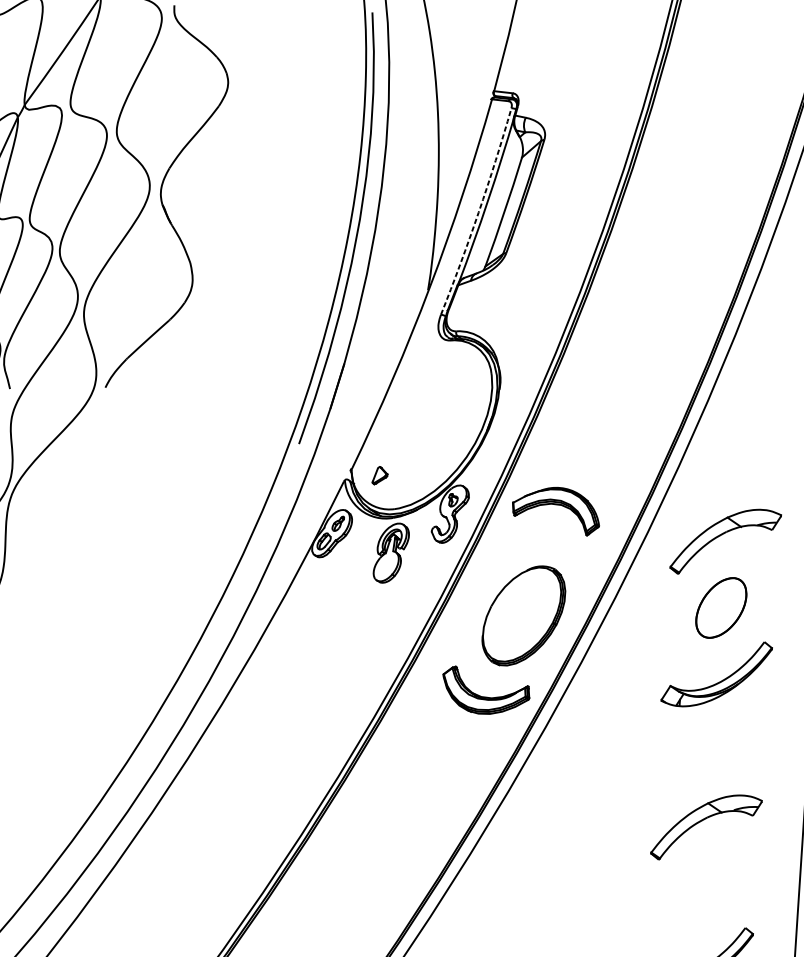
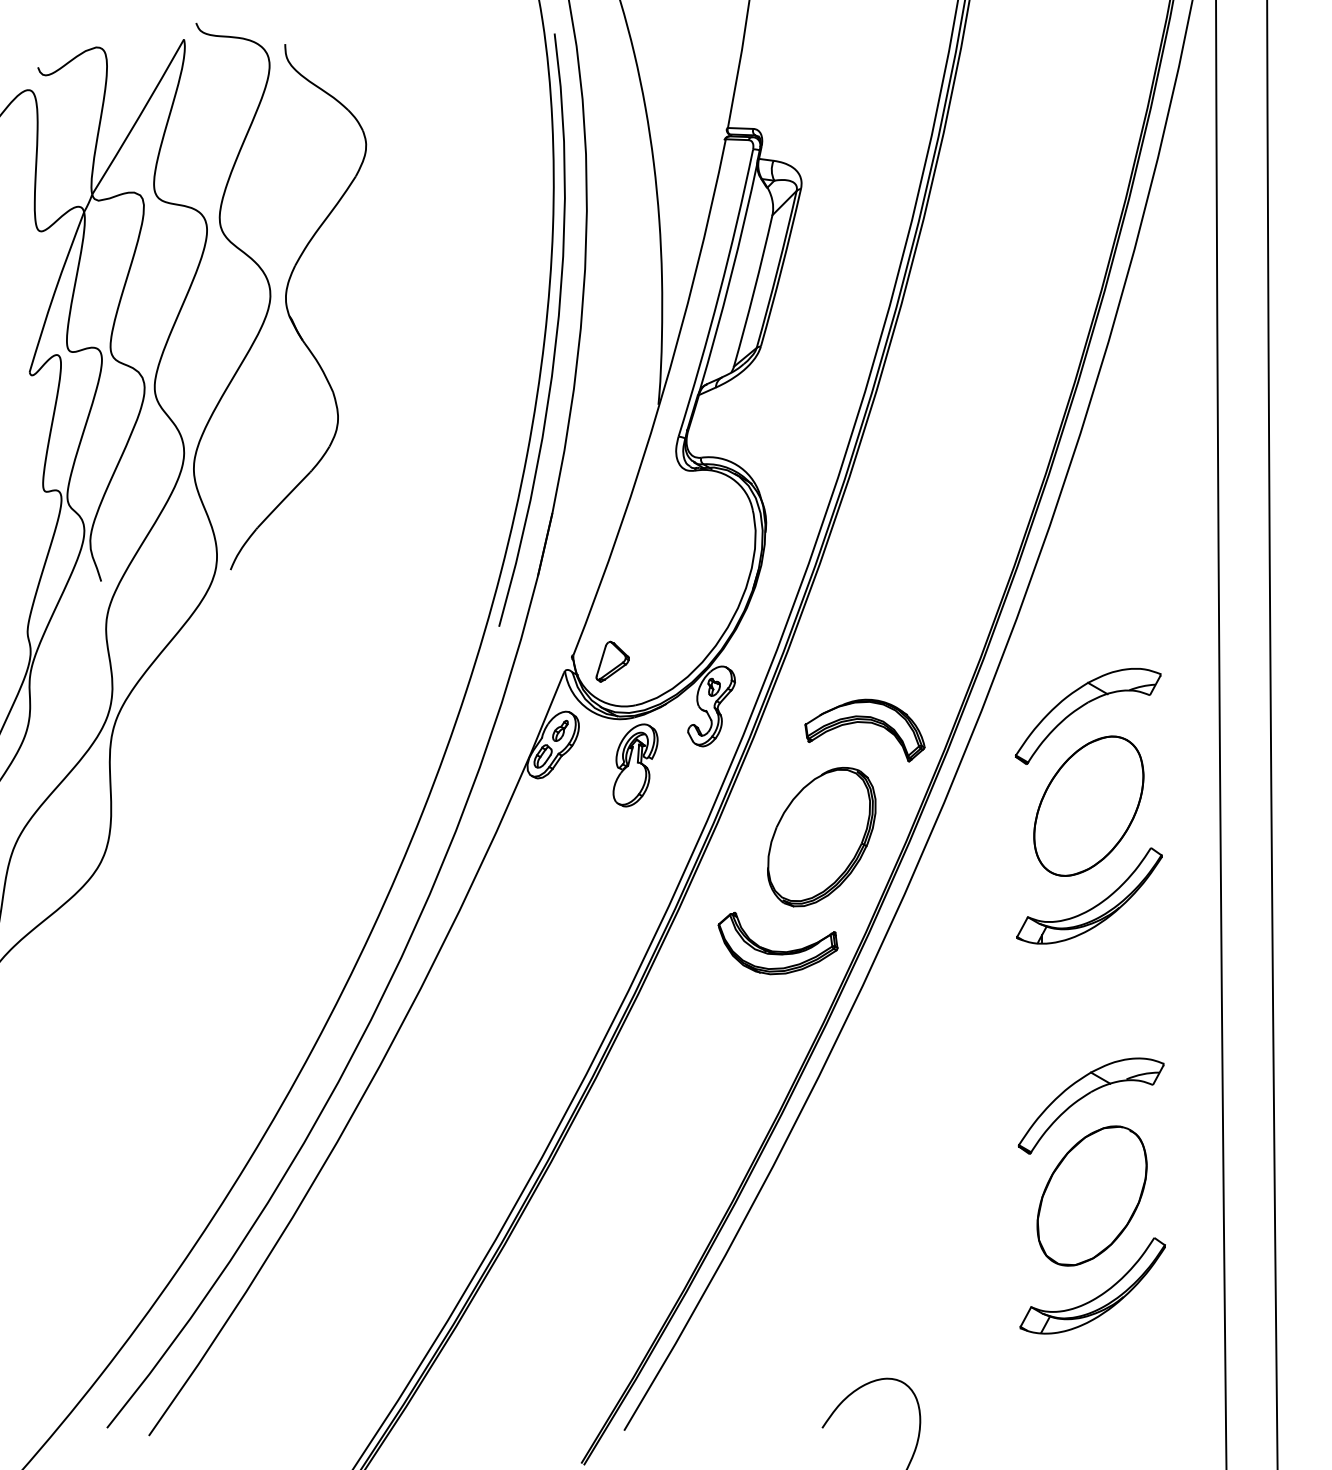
arc: (478, 212) -> (719, 294), dashed -> solid
part: (380, 475) -> (612, 661), size x1.67
part: (556, 505) -> (864, 723), moved
part: (721, 607) -> (1088, 805), size x1.67
part: (701, 893) -> (1091, 1195), added

